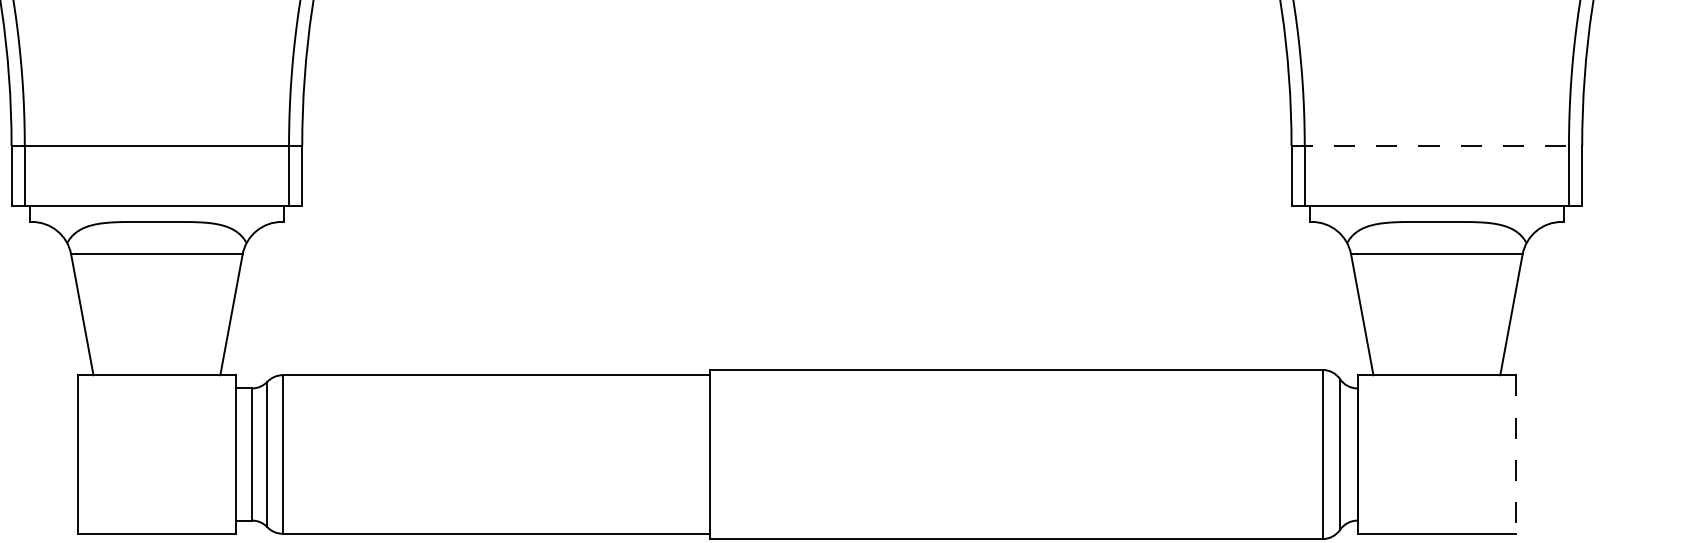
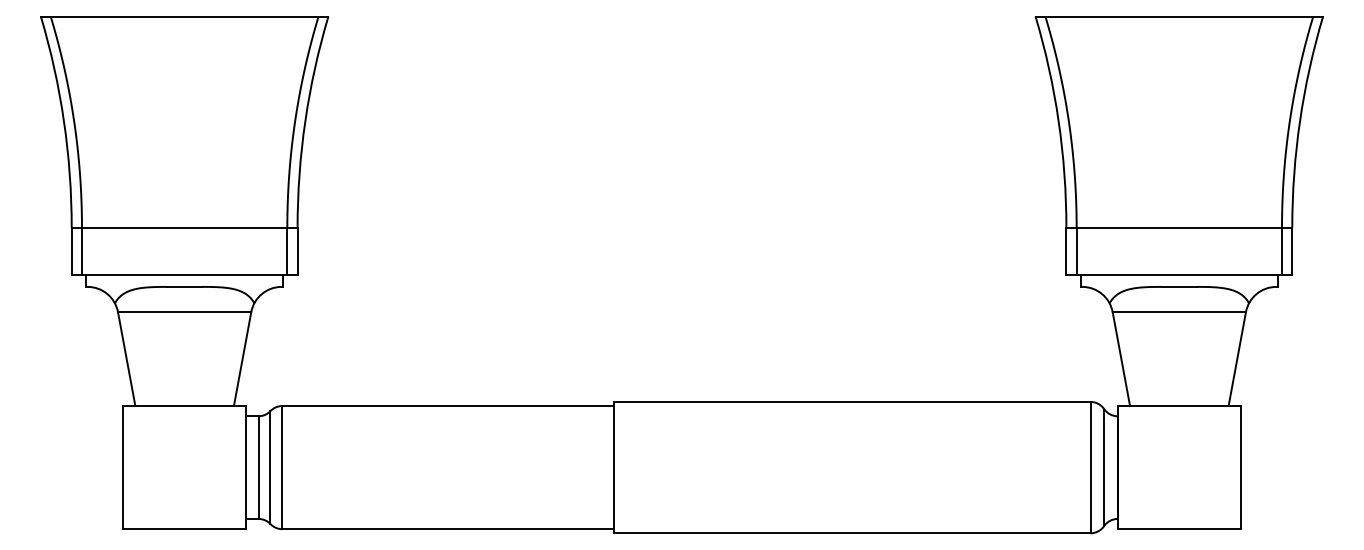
line: (1437, 145) -> (1179, 227), dashed -> solid
line: (1515, 454) -> (1240, 467), dashed -> solid

